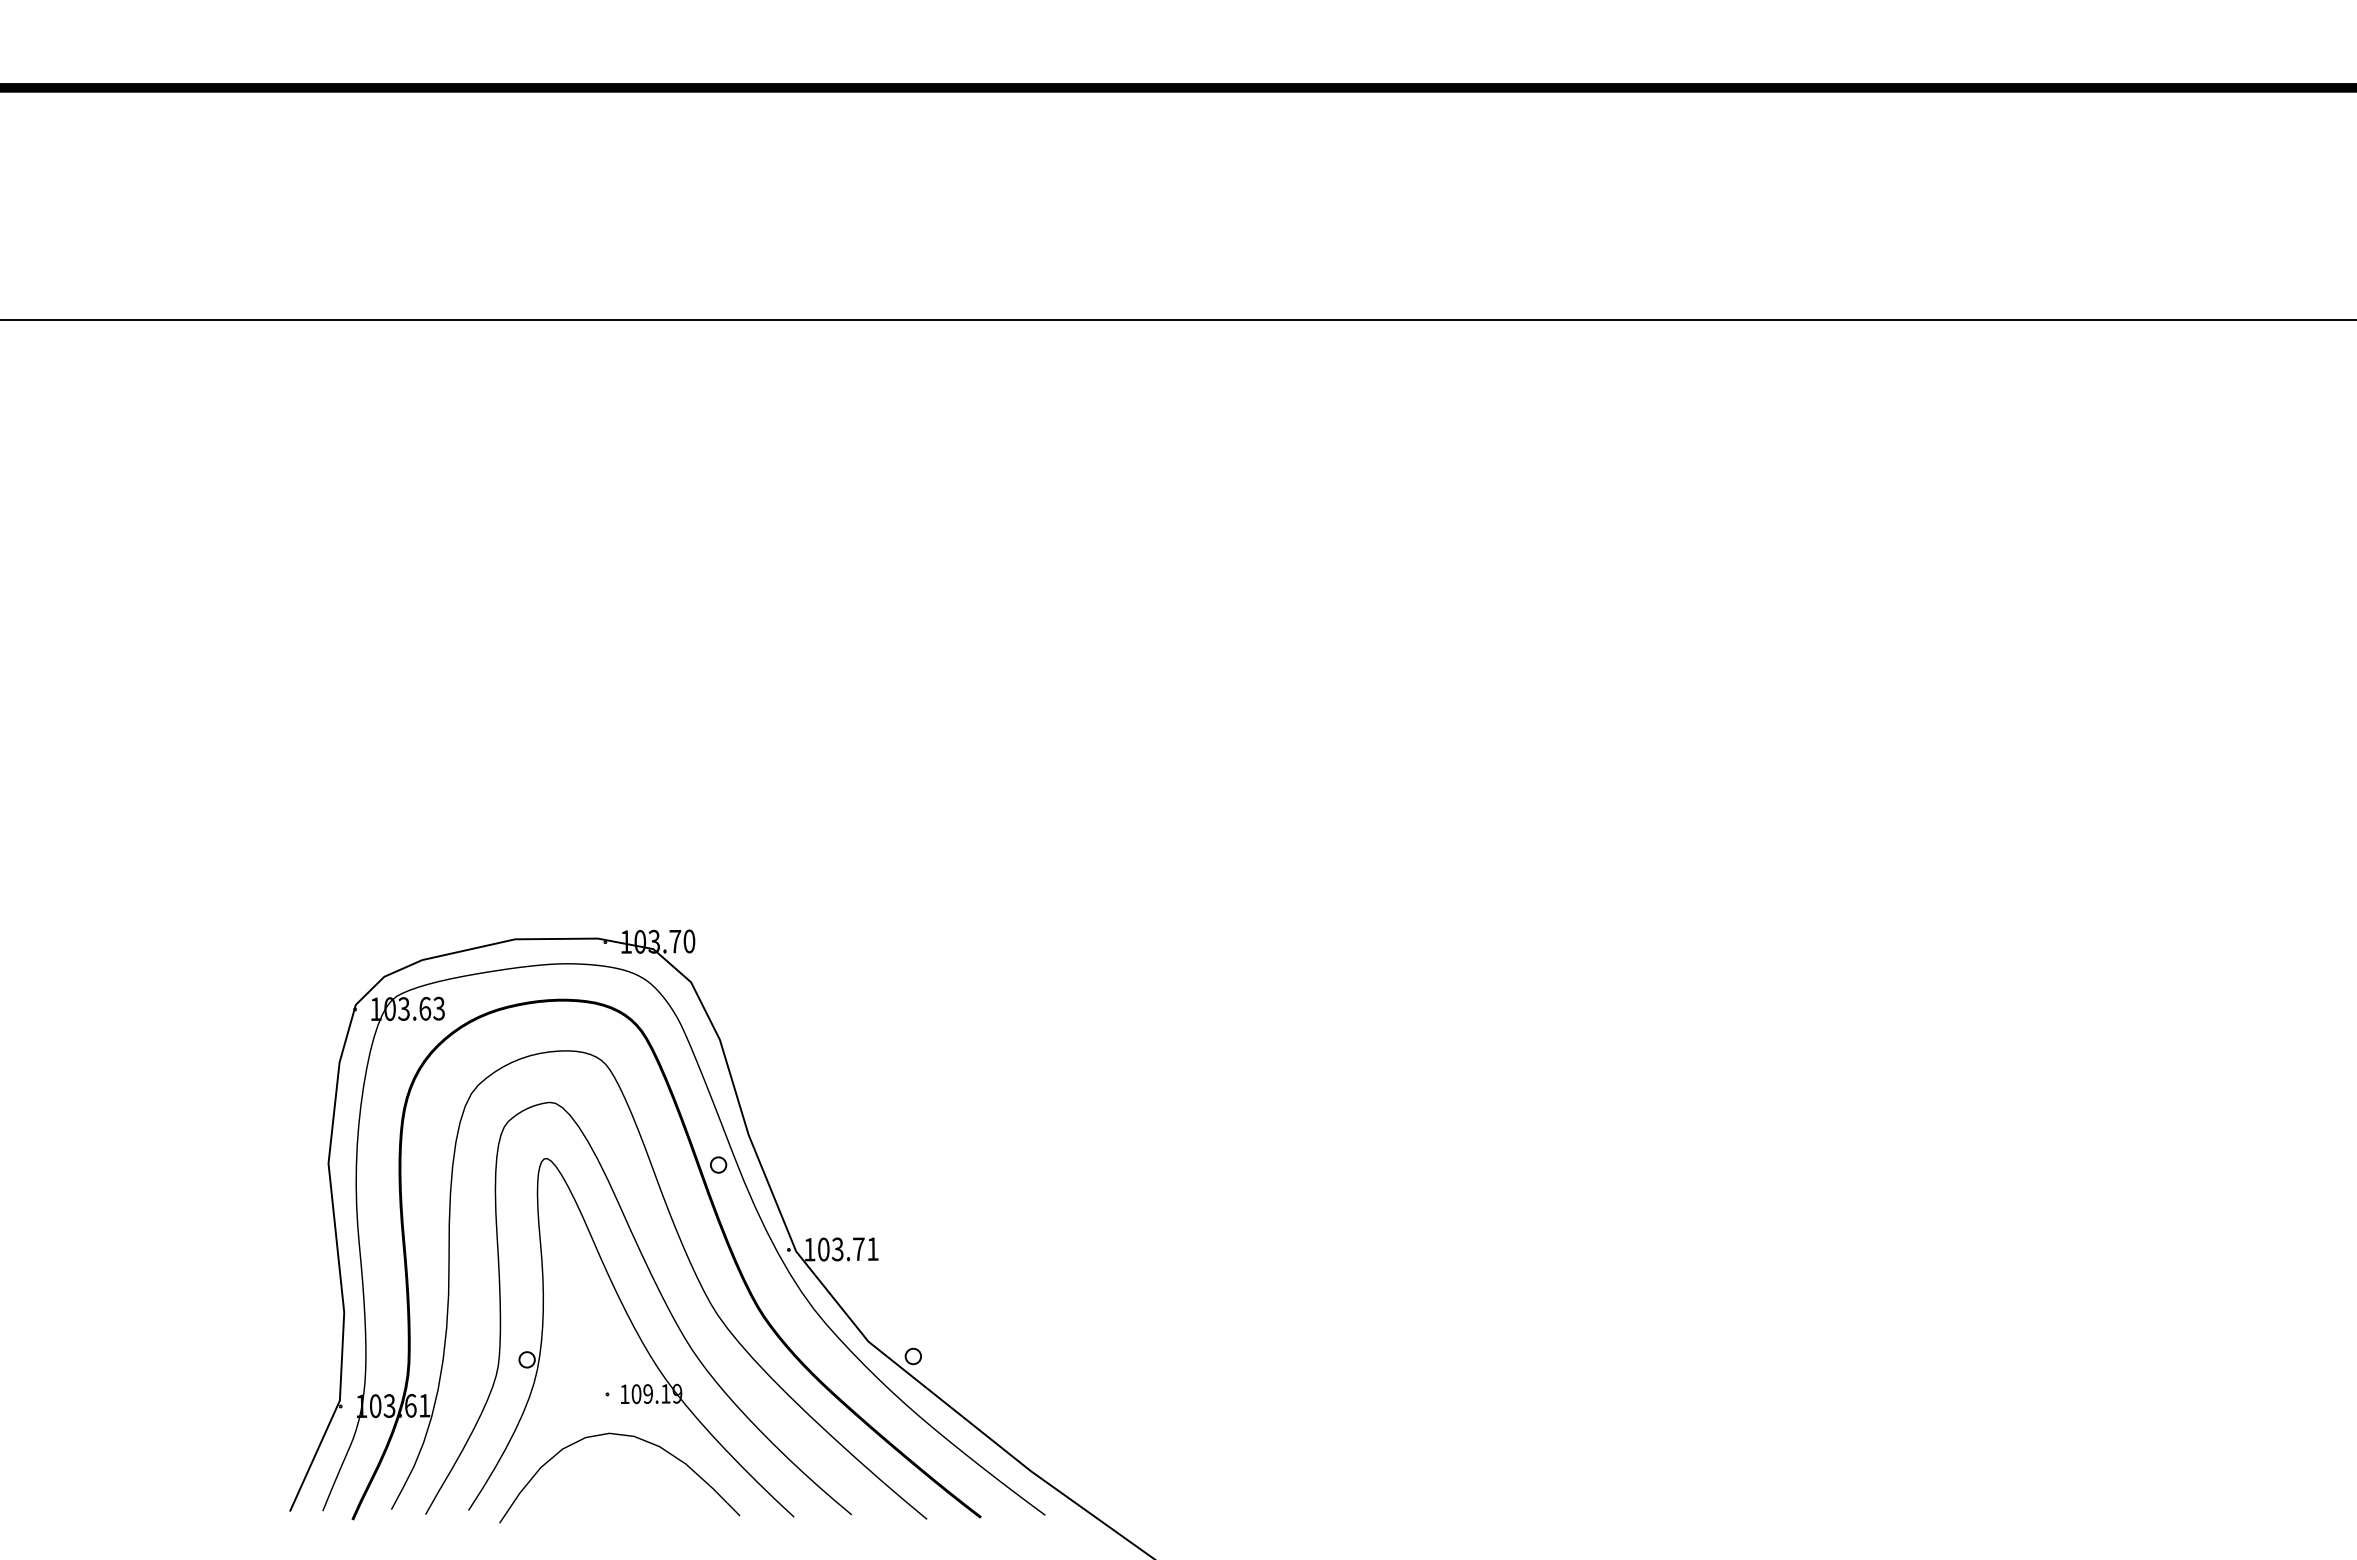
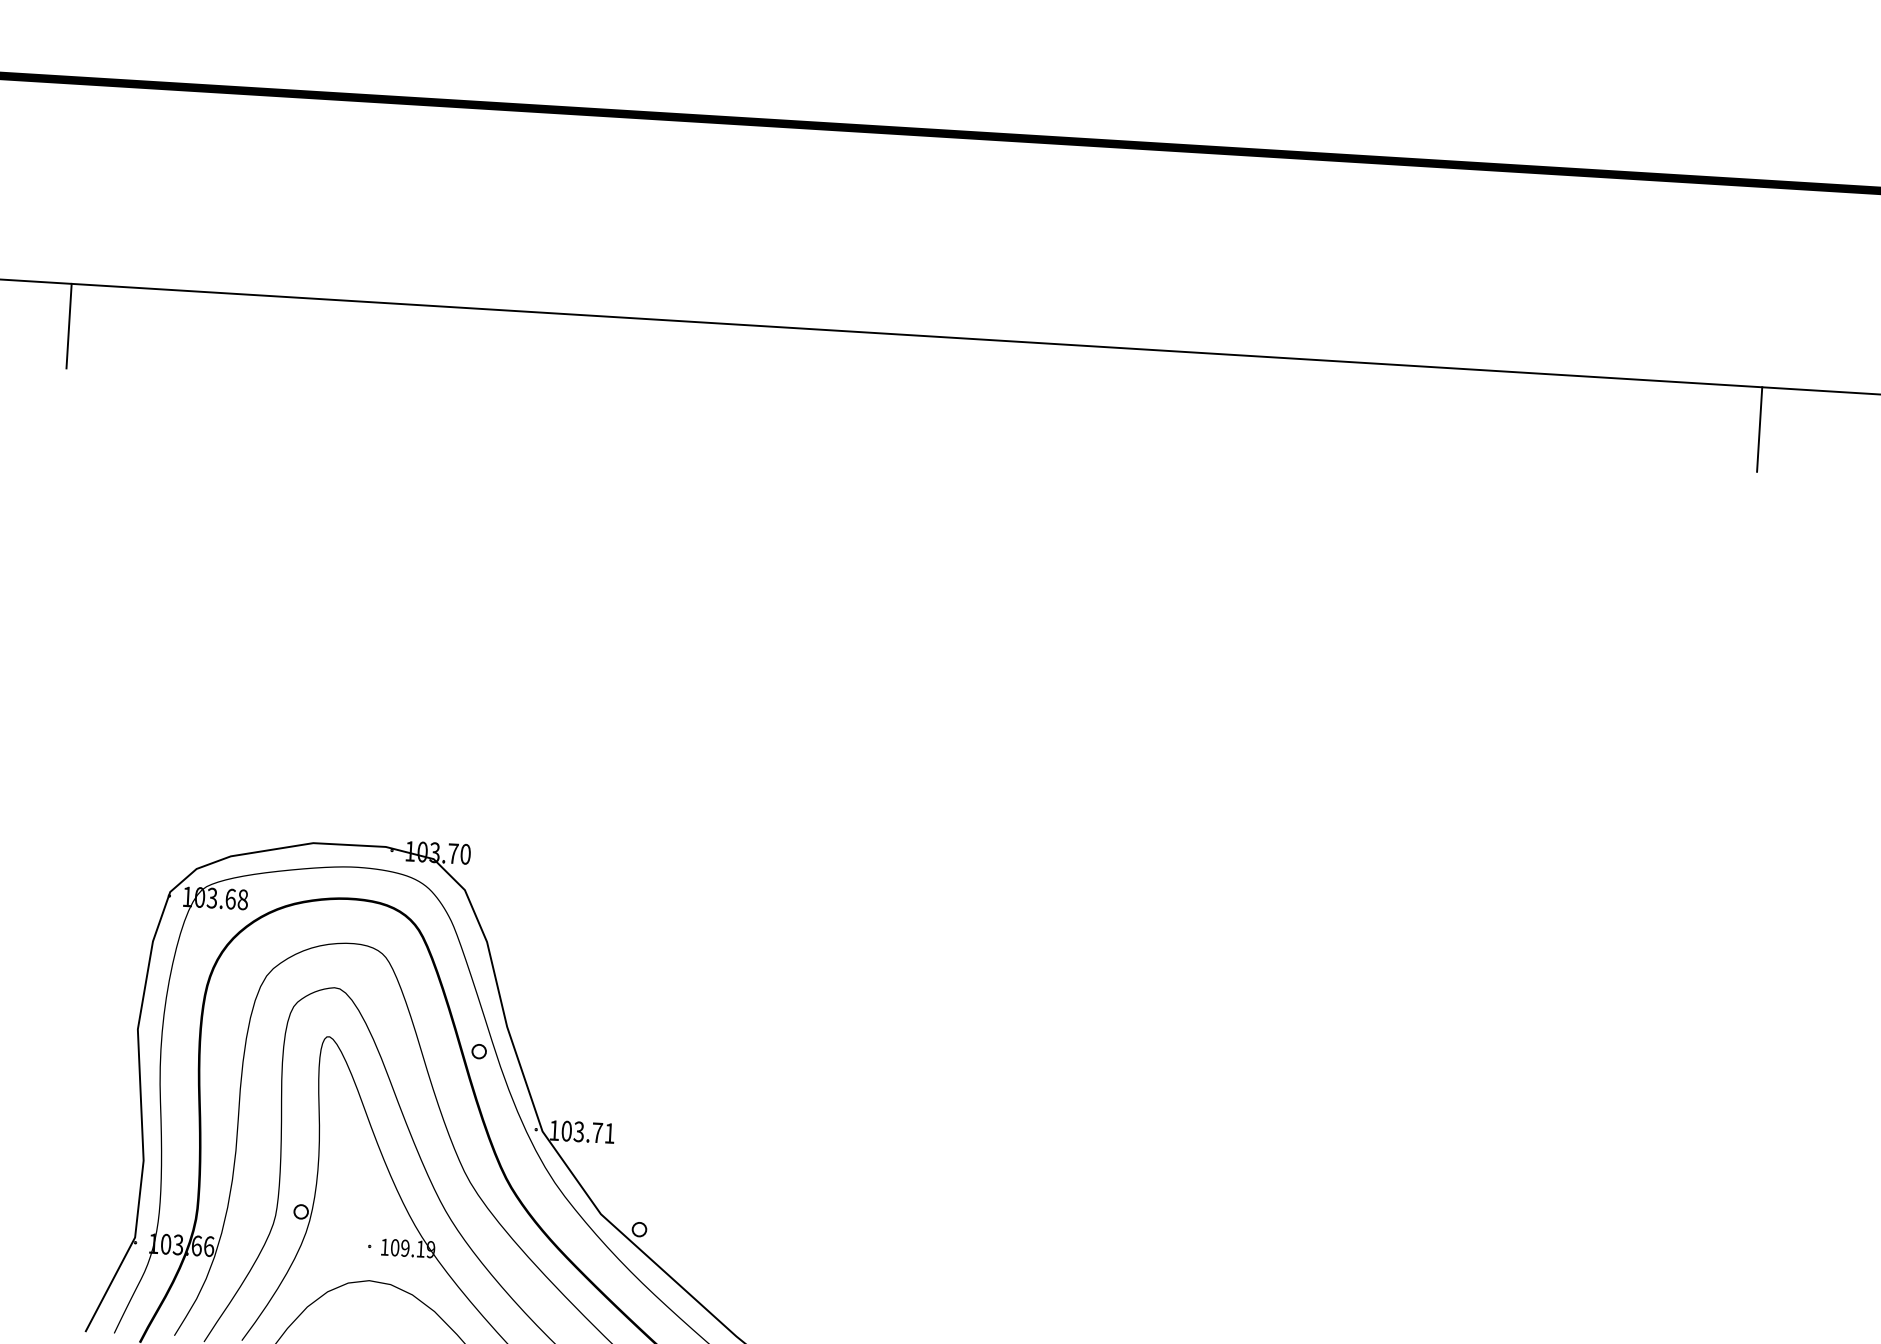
line: (201, 367) -> (69, 325), added
line: (2132, 367) -> (1759, 429), added
text: (439, 1008) -> (243, 899), 103.63 -> 103.68
text: (424, 1405) -> (208, 1246), 103.61 -> 103.66

